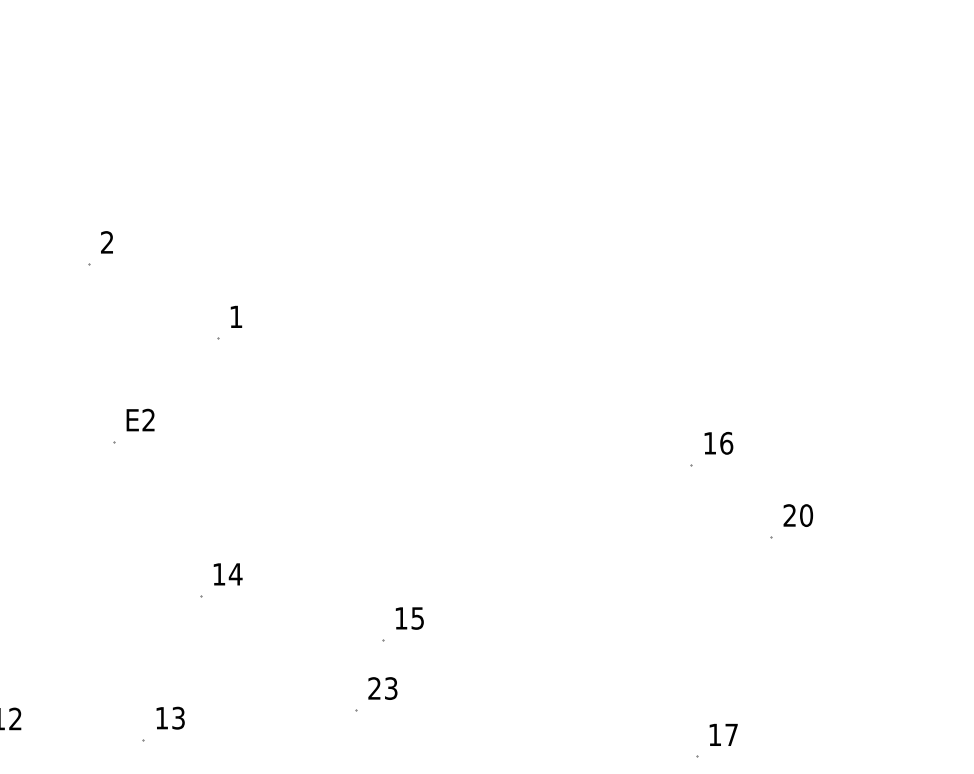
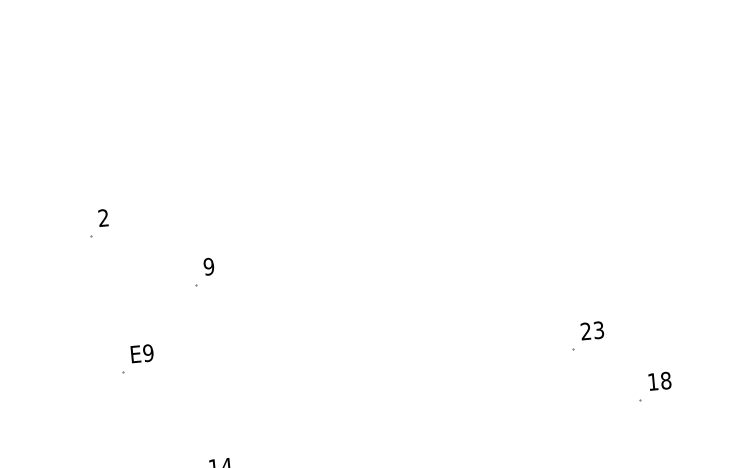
text: (235, 316) -> (208, 266), 1 -> 9
text: (148, 420) -> (148, 353), E2 -> E9
text: (718, 442) -> (592, 330), 16 -> 23
text: (798, 515) -> (659, 381), 20 -> 18

